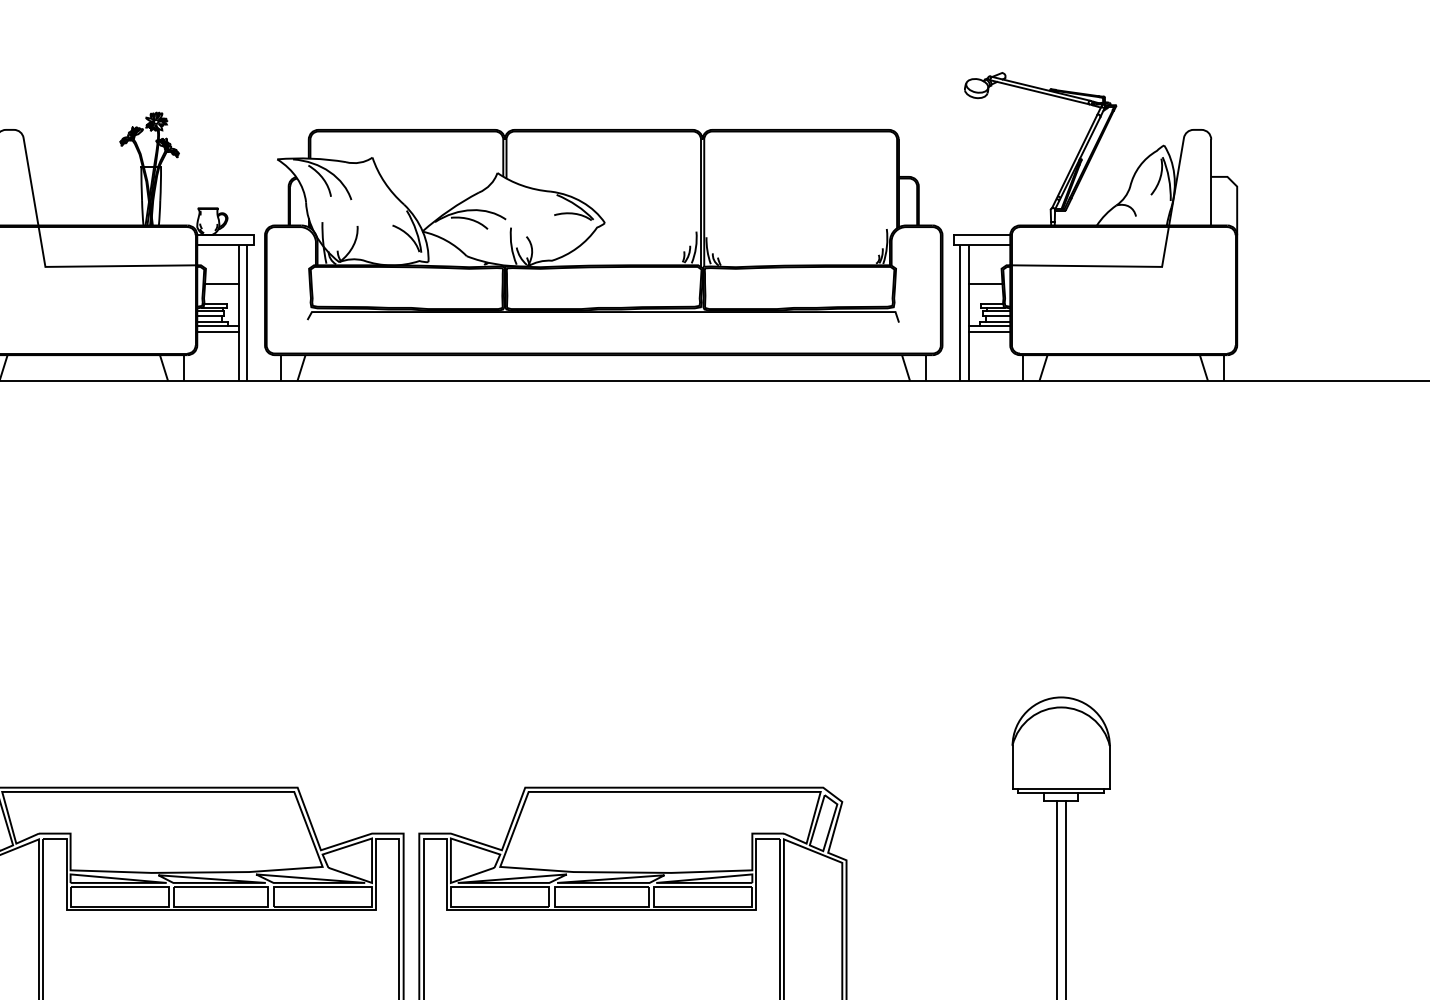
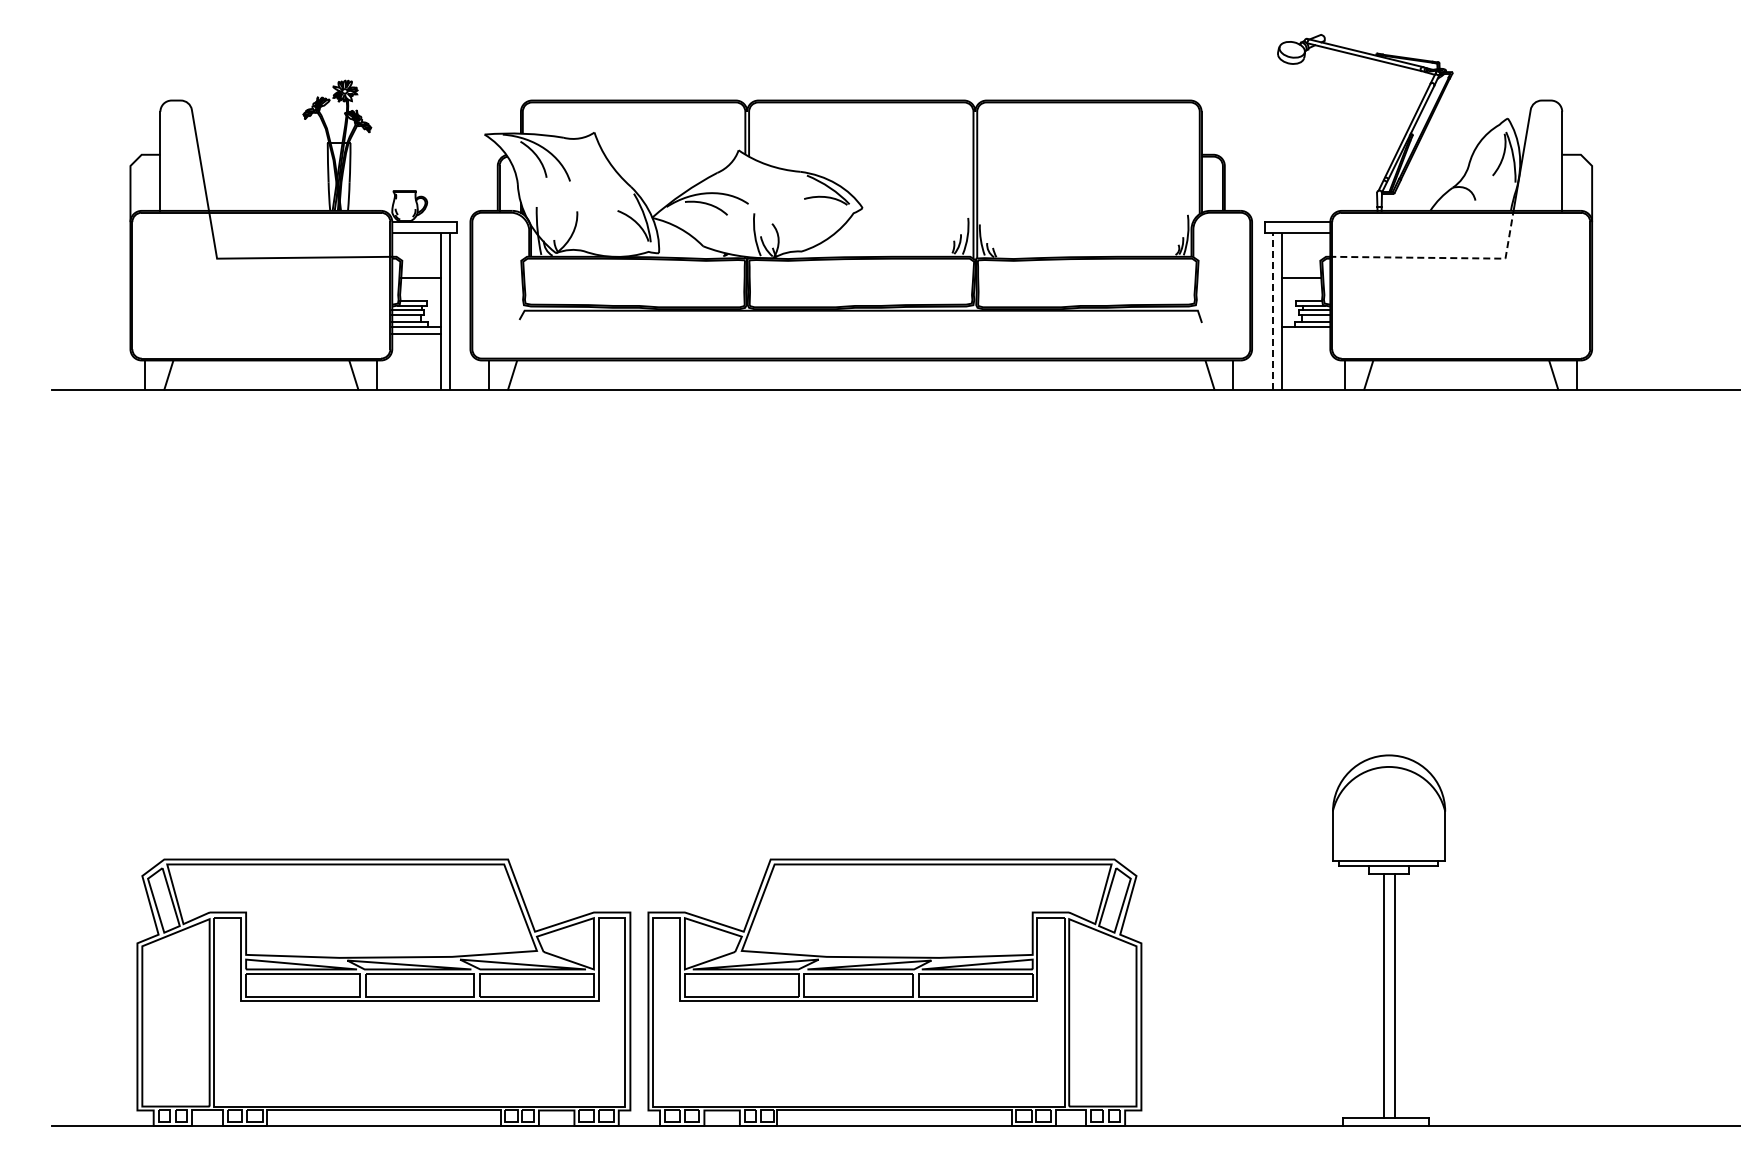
line: (1107, 266) -> (1442, 258), solid -> dashed
line: (960, 312) -> (1272, 311), solid -> dashed
line: (989, 332) -> (1306, 334), removed

